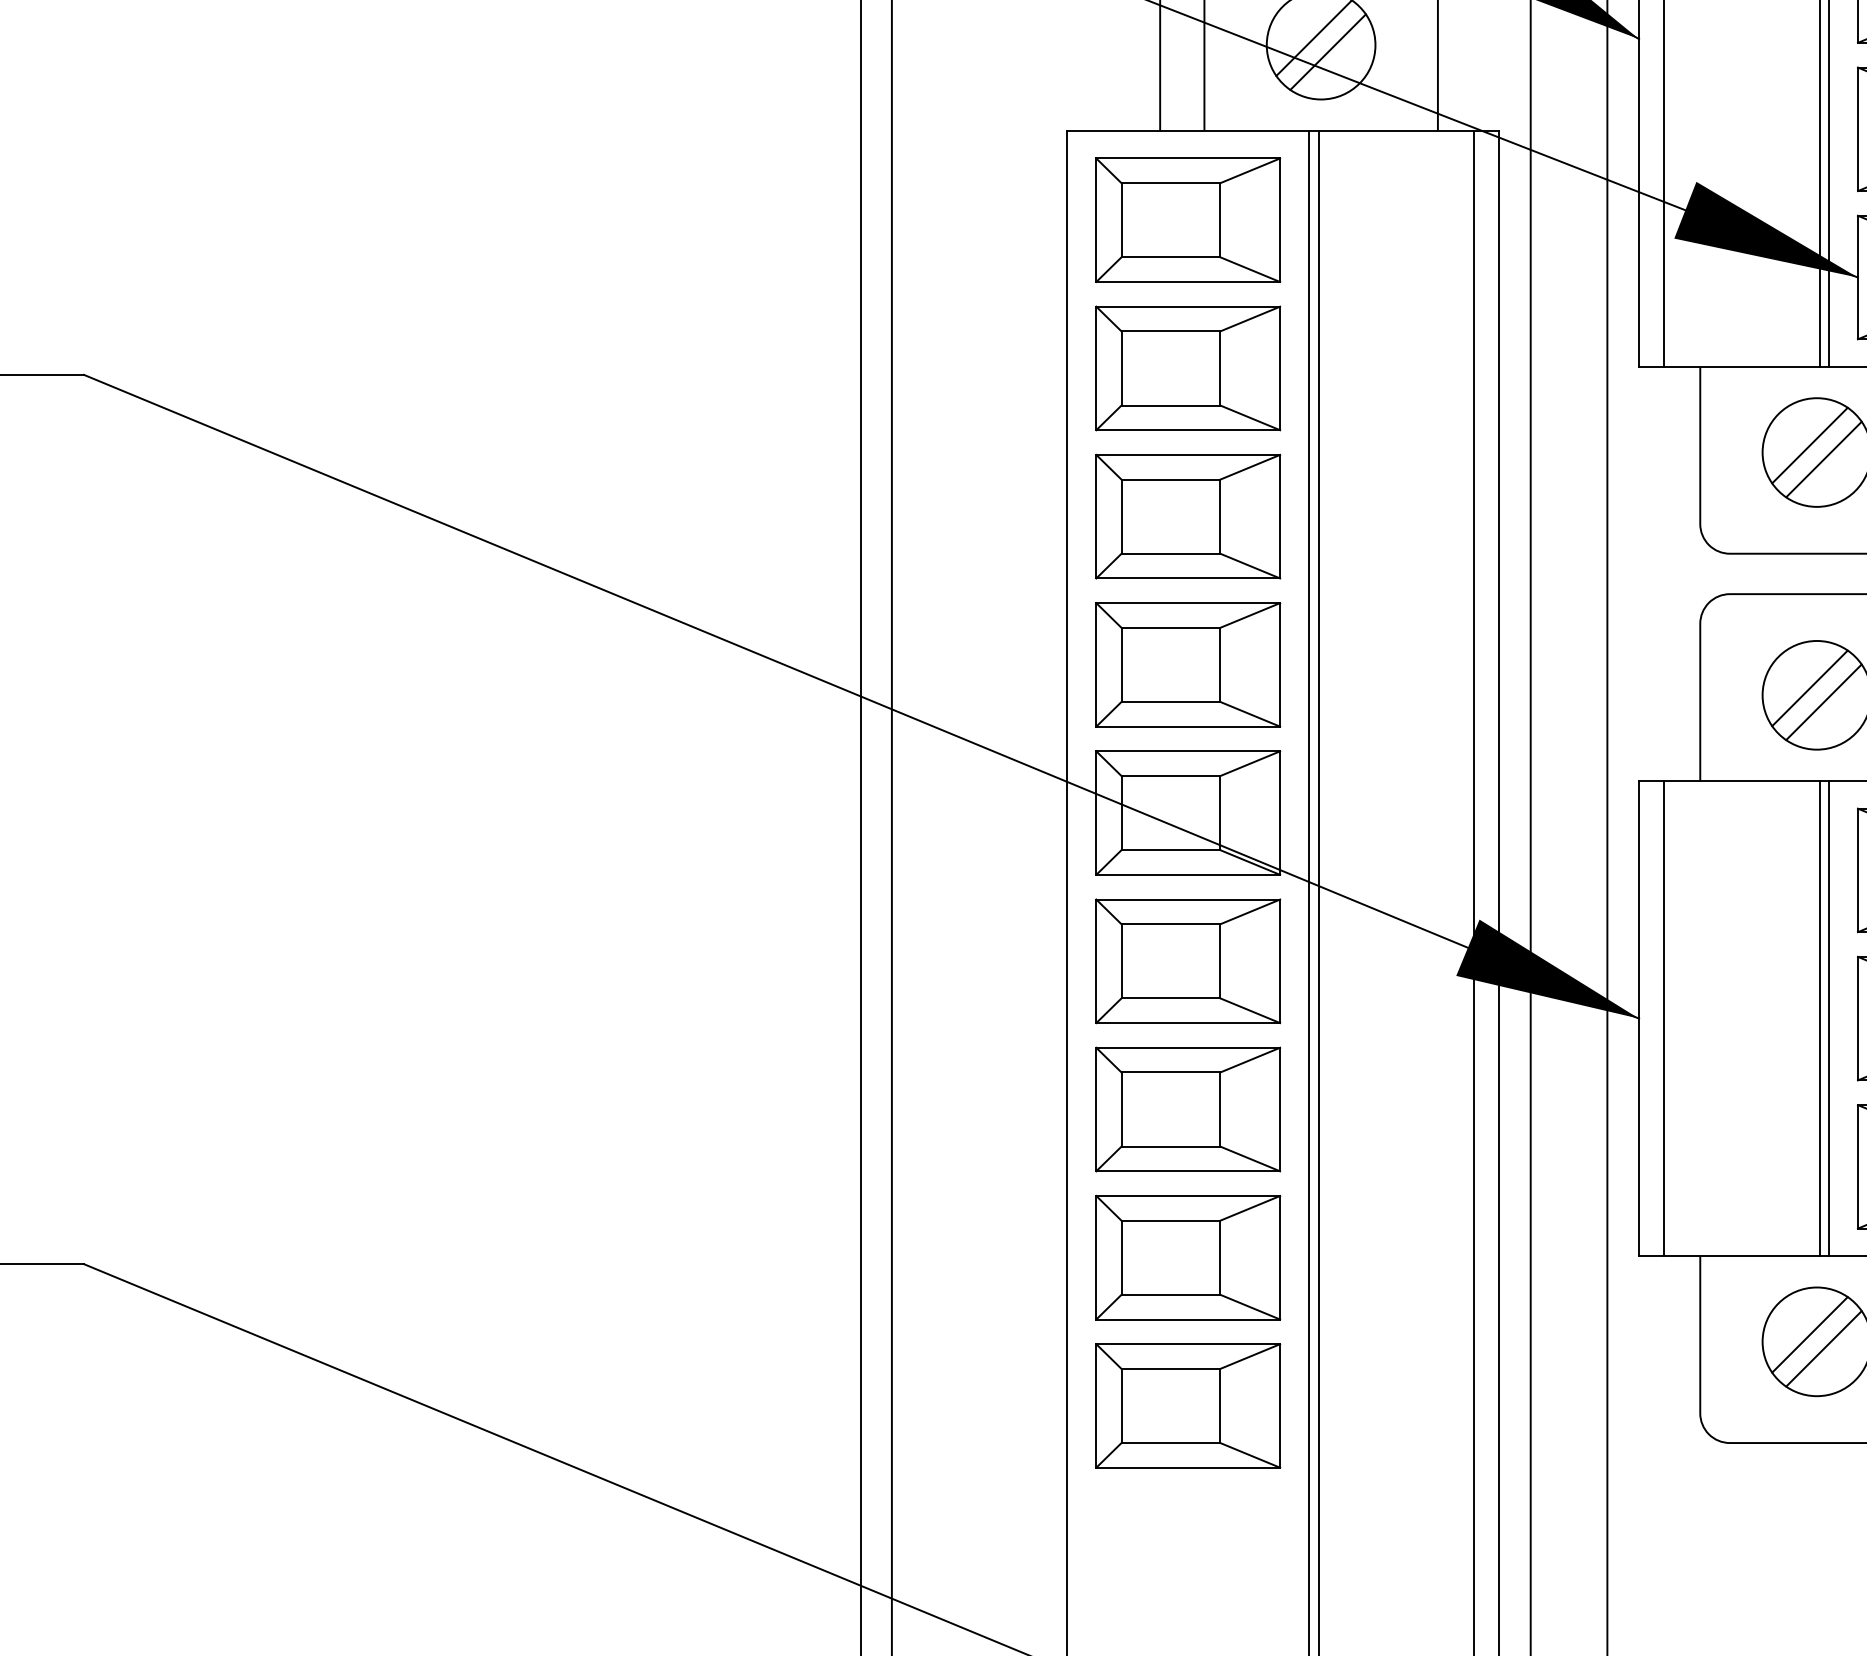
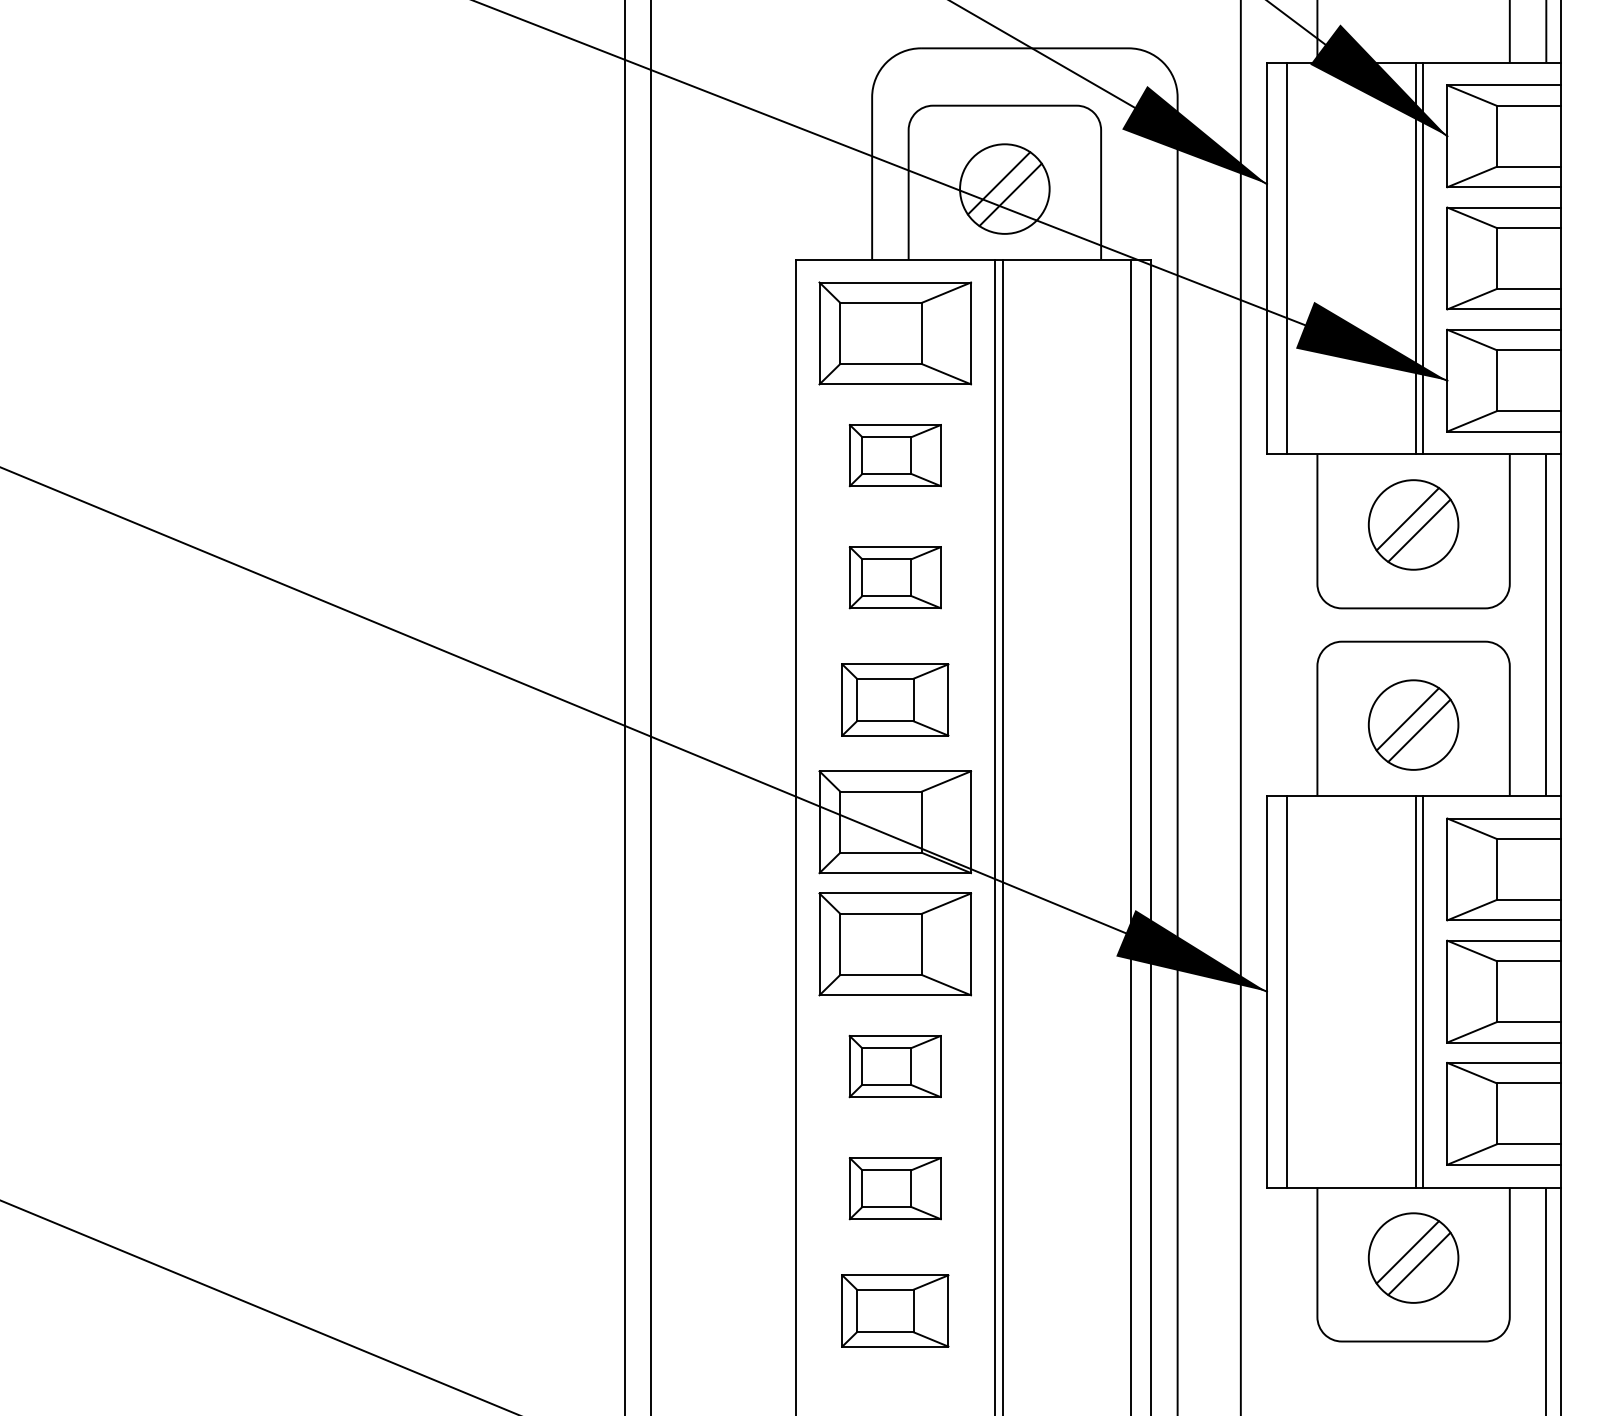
part: (1188, 368) -> (895, 455), size x0.6
part: (1188, 516) -> (895, 577), size x0.6
part: (1188, 664) -> (895, 699), size x0.7
part: (1187, 1109) -> (894, 1066), size x0.6
part: (1188, 1257) -> (895, 1188), size x0.6
part: (1188, 1405) -> (895, 1310), size x0.7

